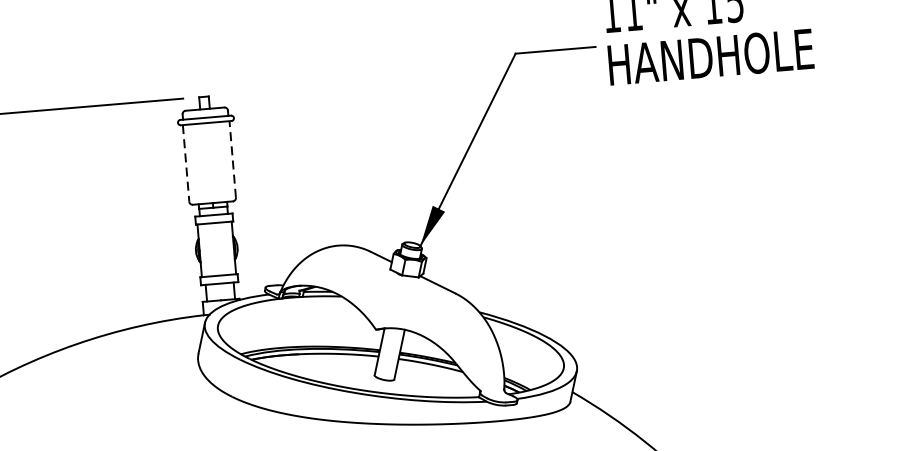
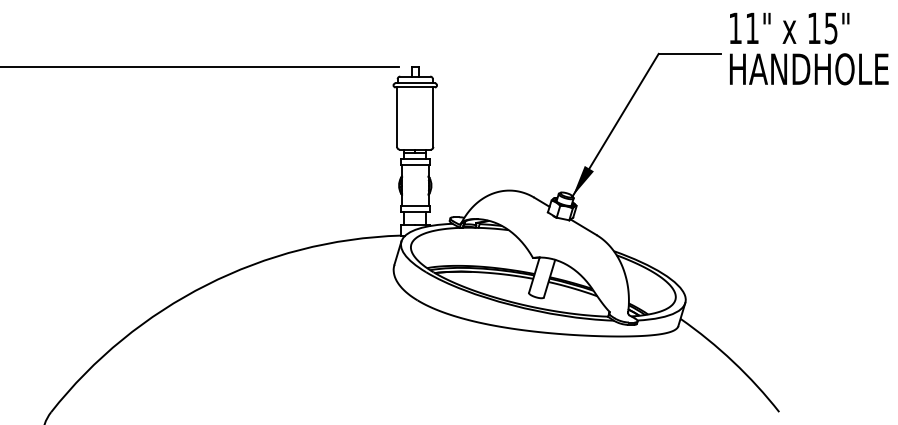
line: (232, 159) -> (433, 117), dashed -> solid
line: (186, 163) -> (397, 117), dashed -> solid

